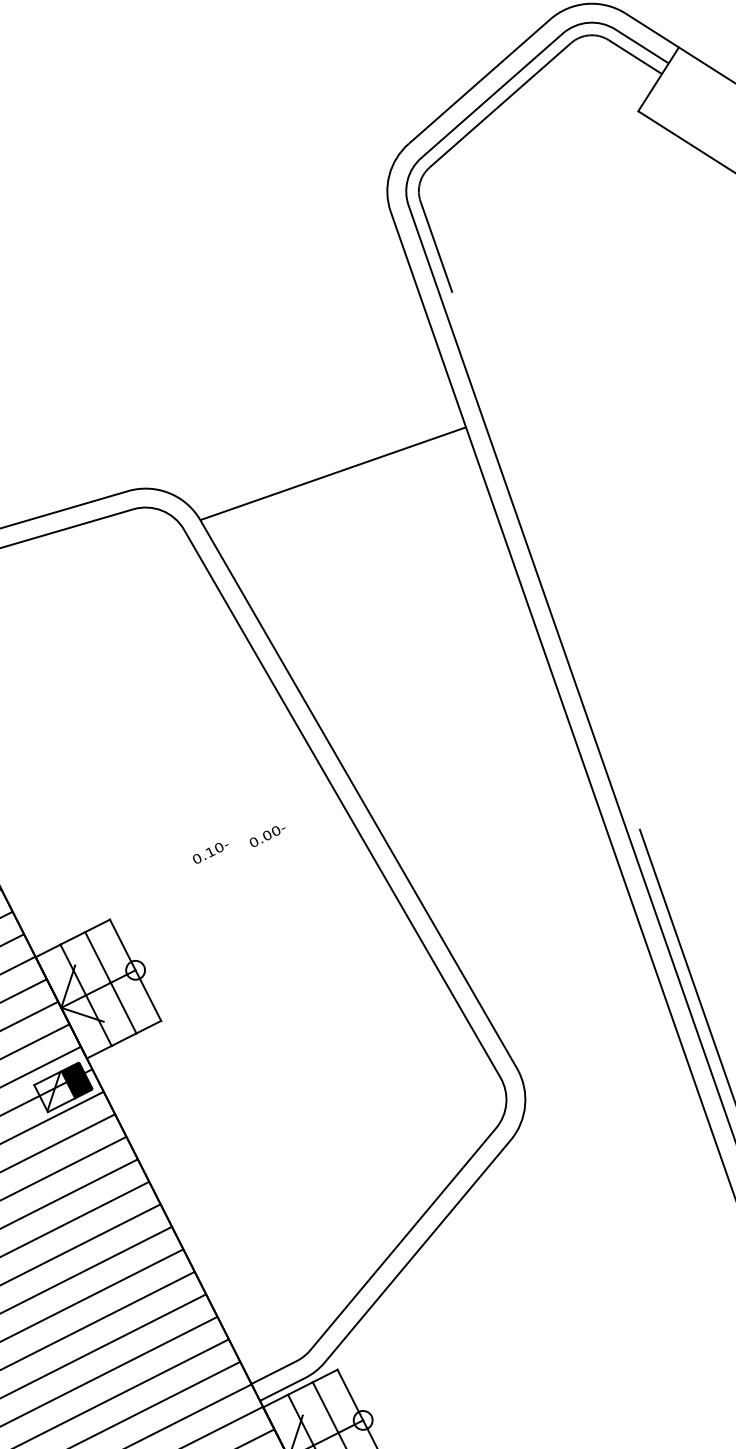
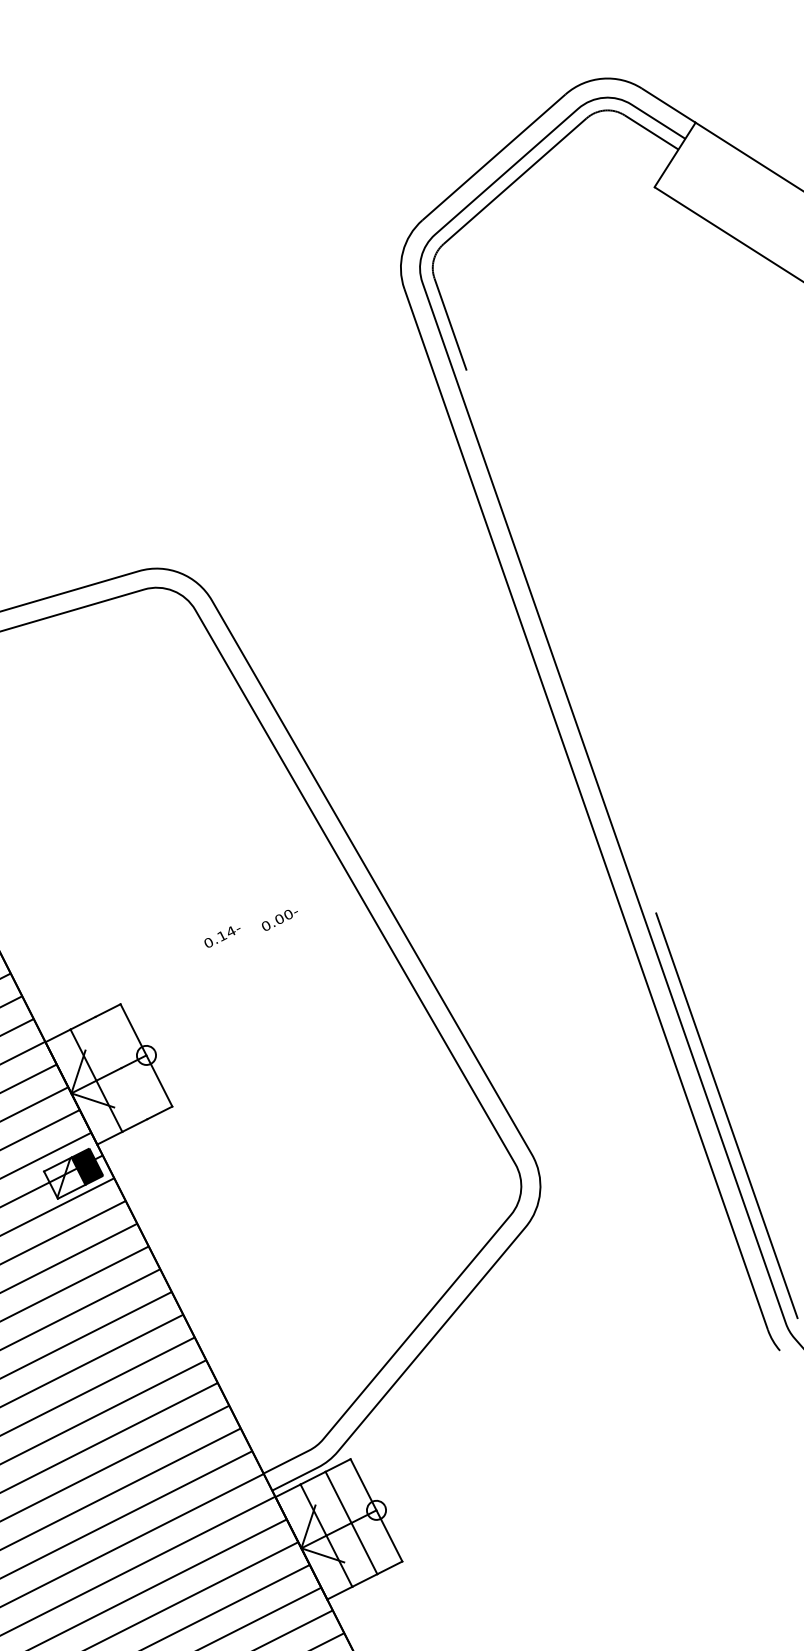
line: (332, 473) -> (345, 553), removed
text: (218, 847) -> (230, 931), 0.10- -> 0.14-
line: (110, 982) -> (121, 1067), removed

